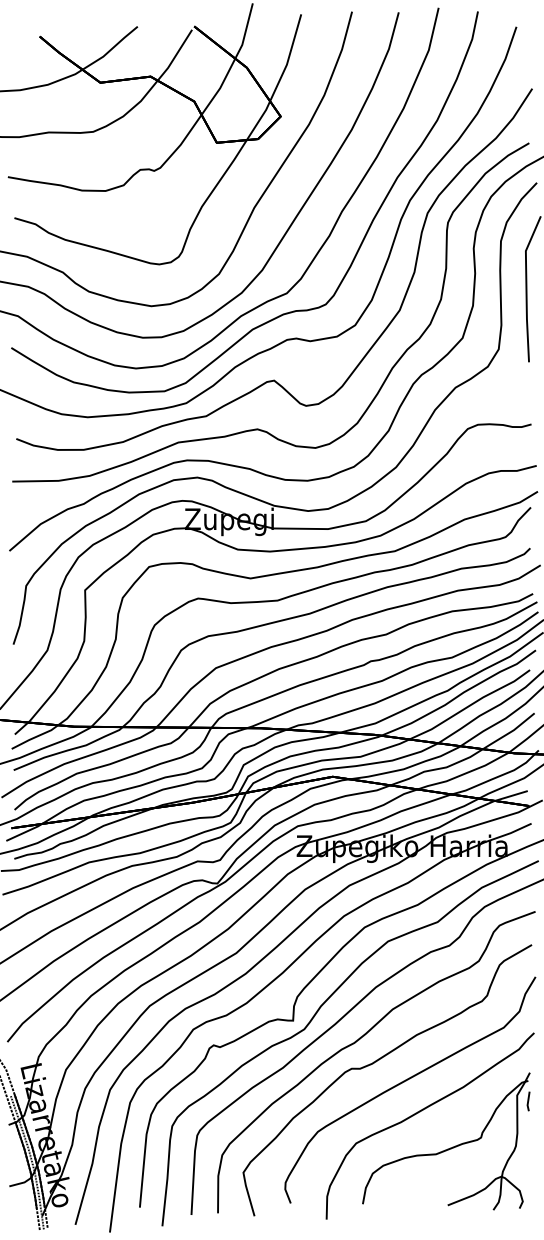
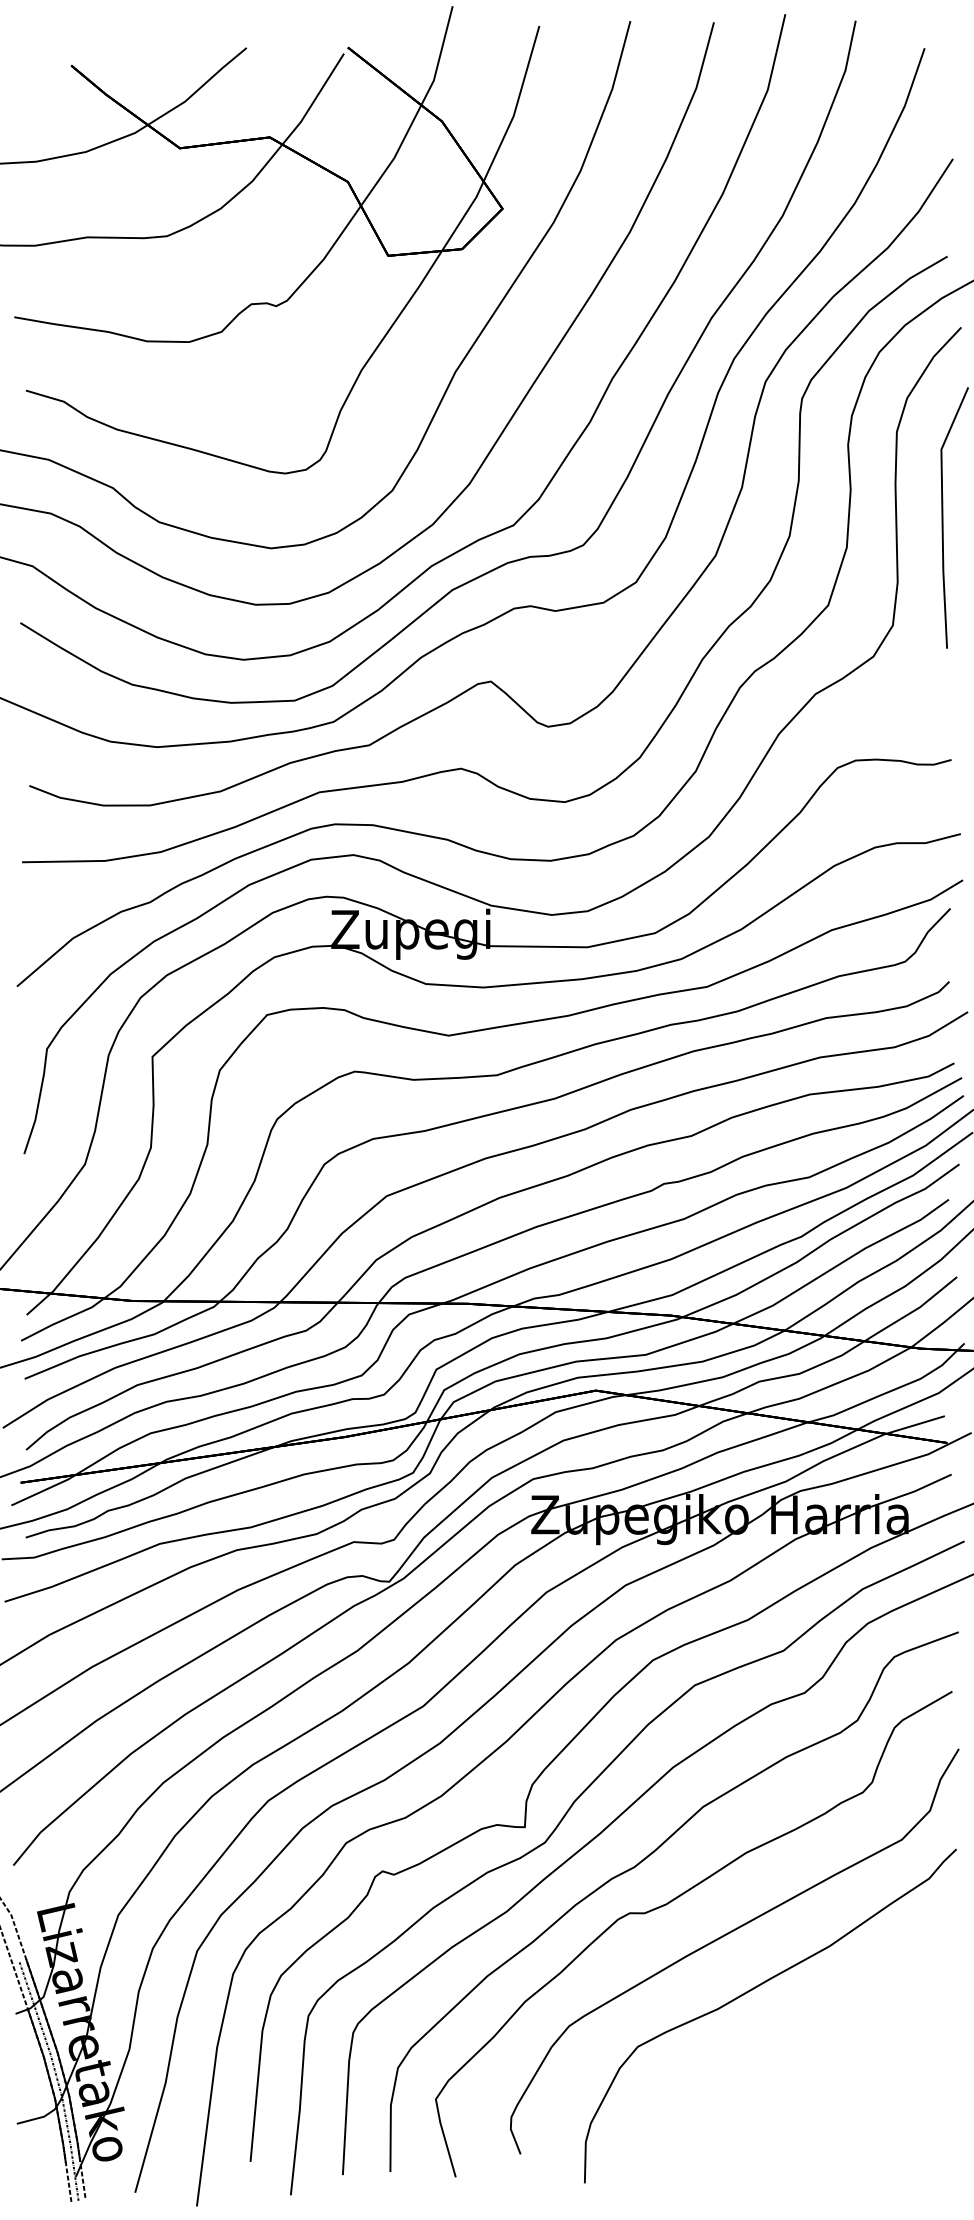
part: (447, 1148) -> (801, 2056), removed

